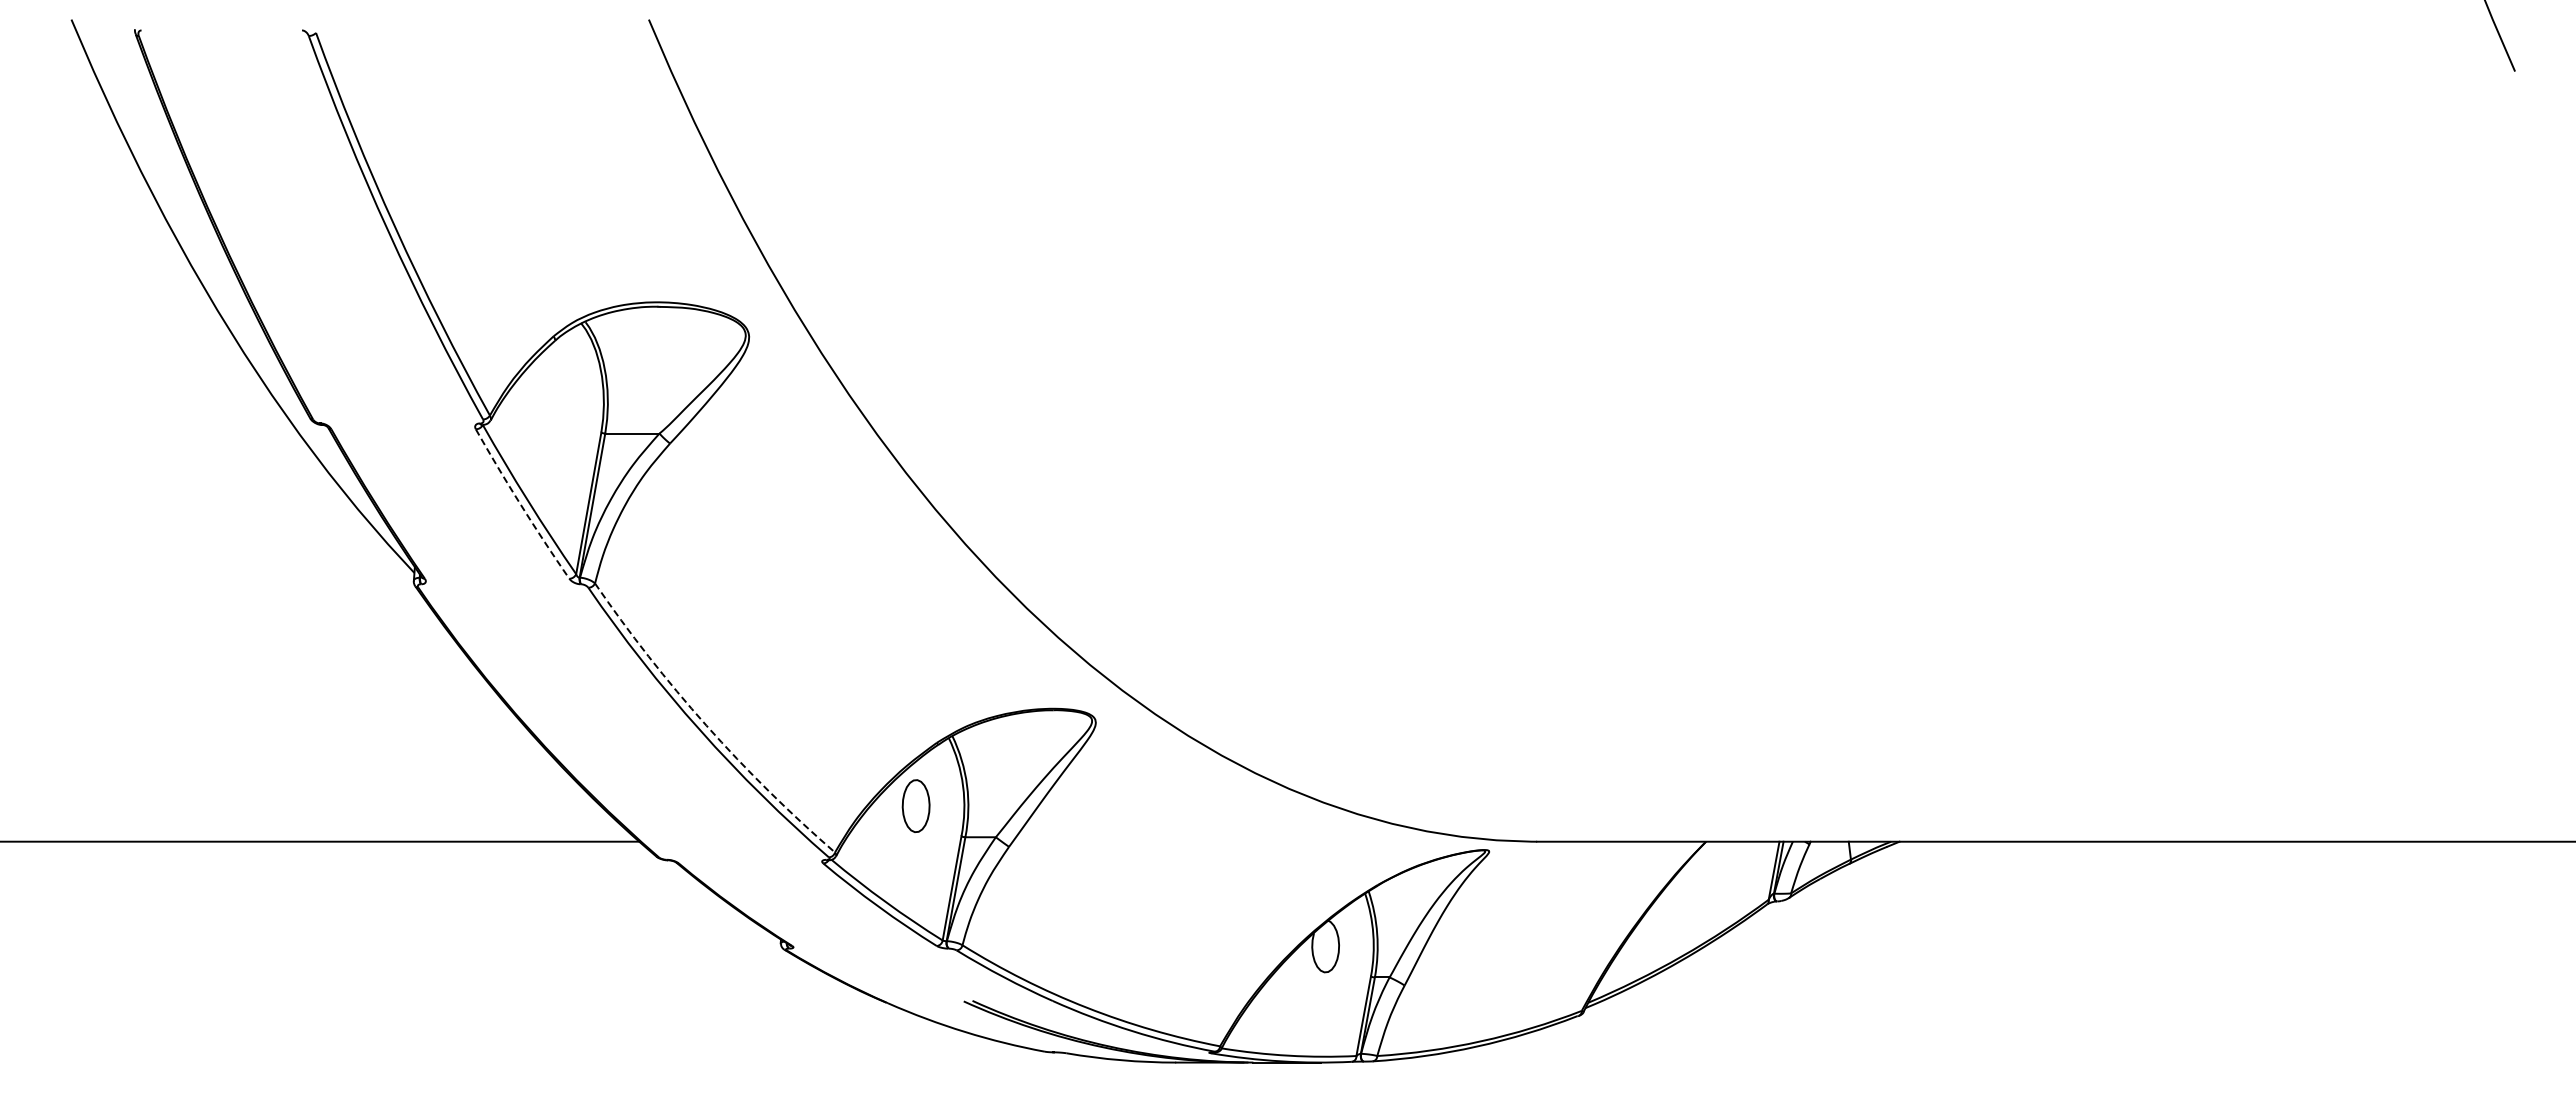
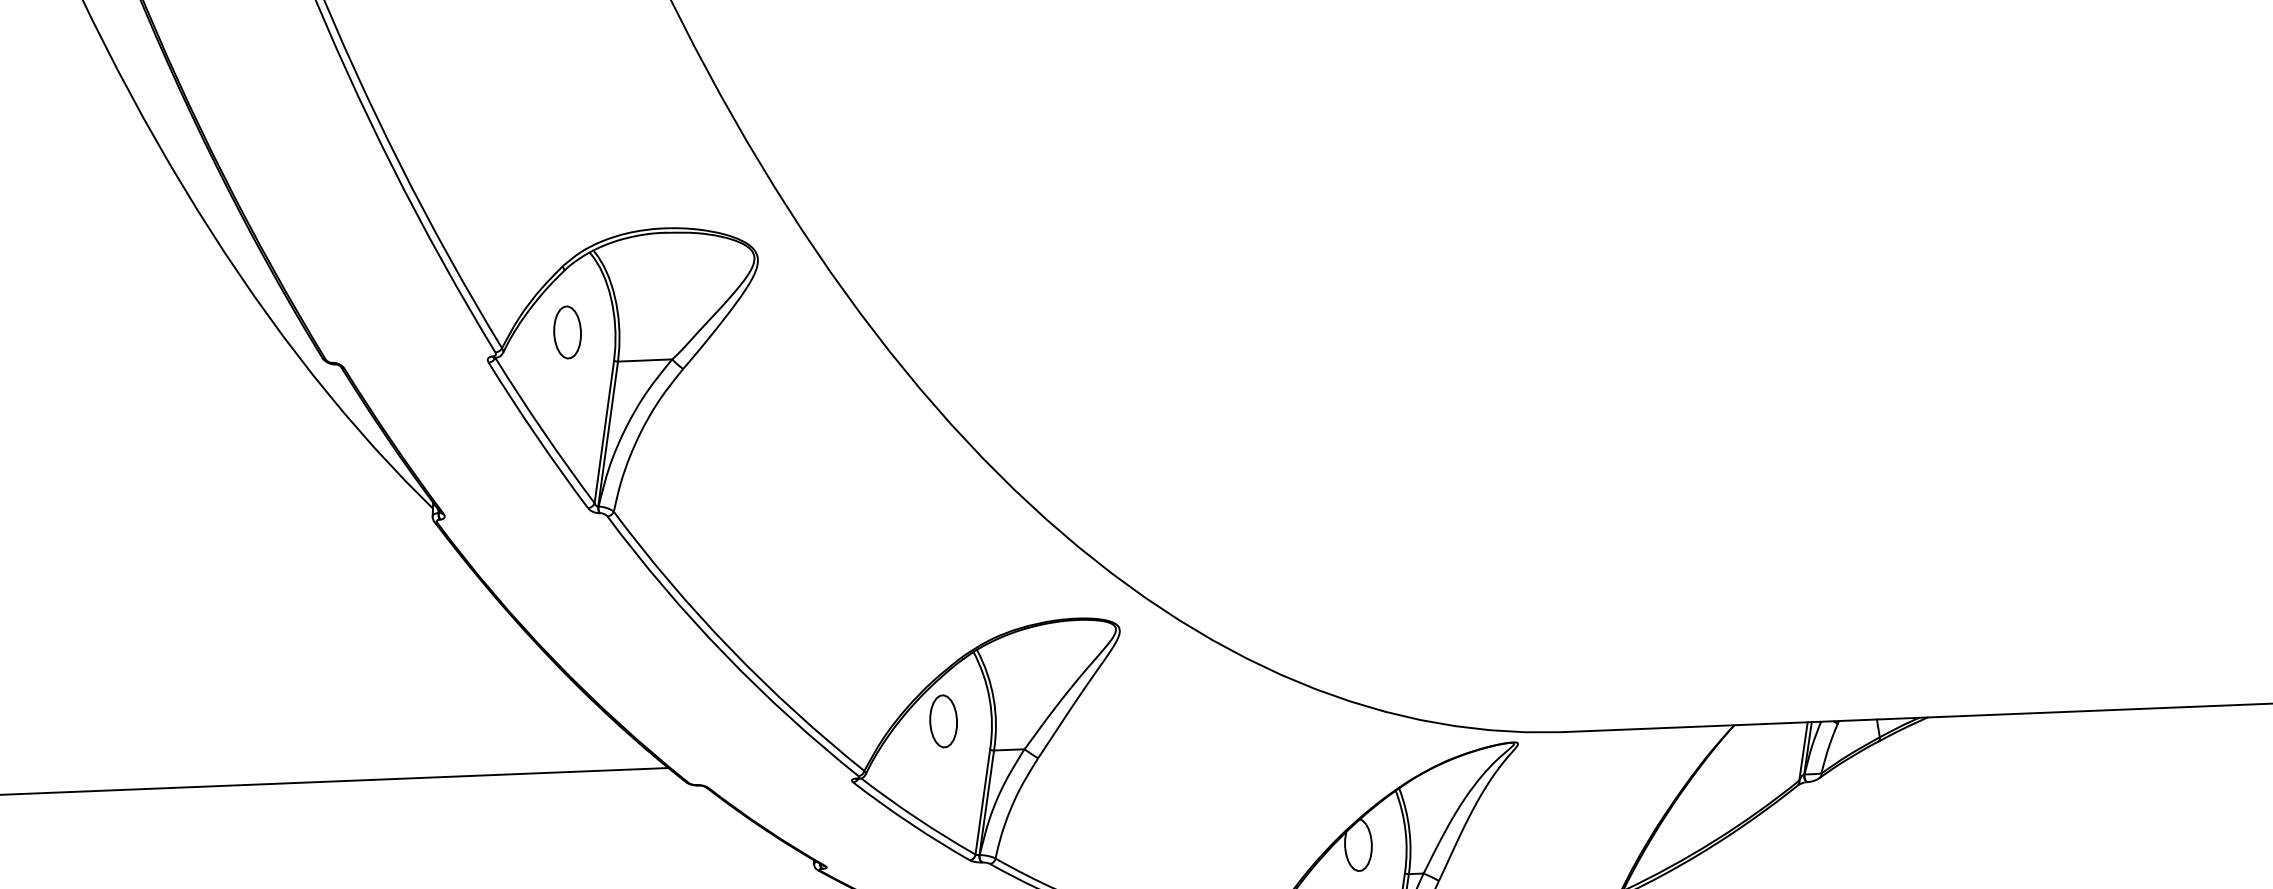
part: (555, 402) -> (567, 332), added
arc: (521, 505) -> (537, 436), dashed -> solid
arc: (706, 725) -> (730, 649), dashed -> solid

